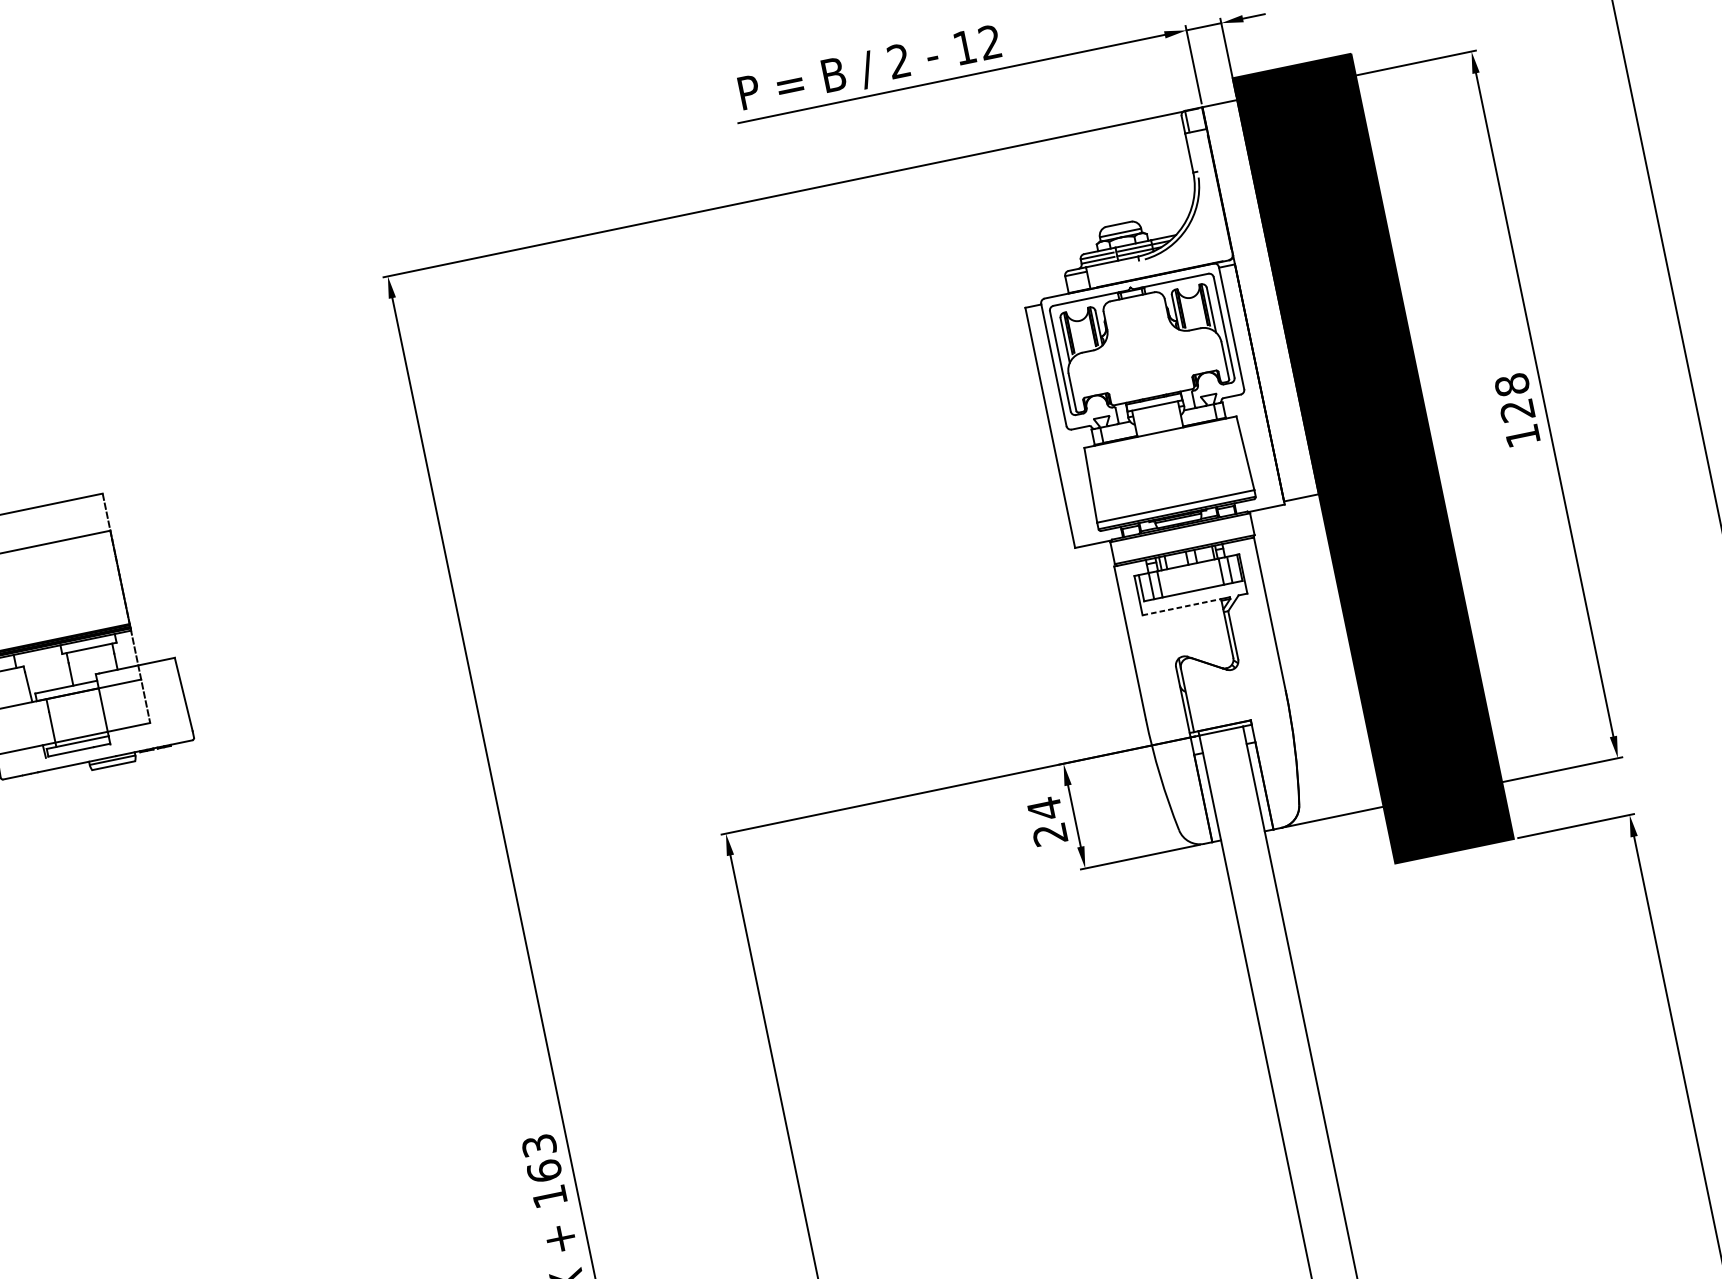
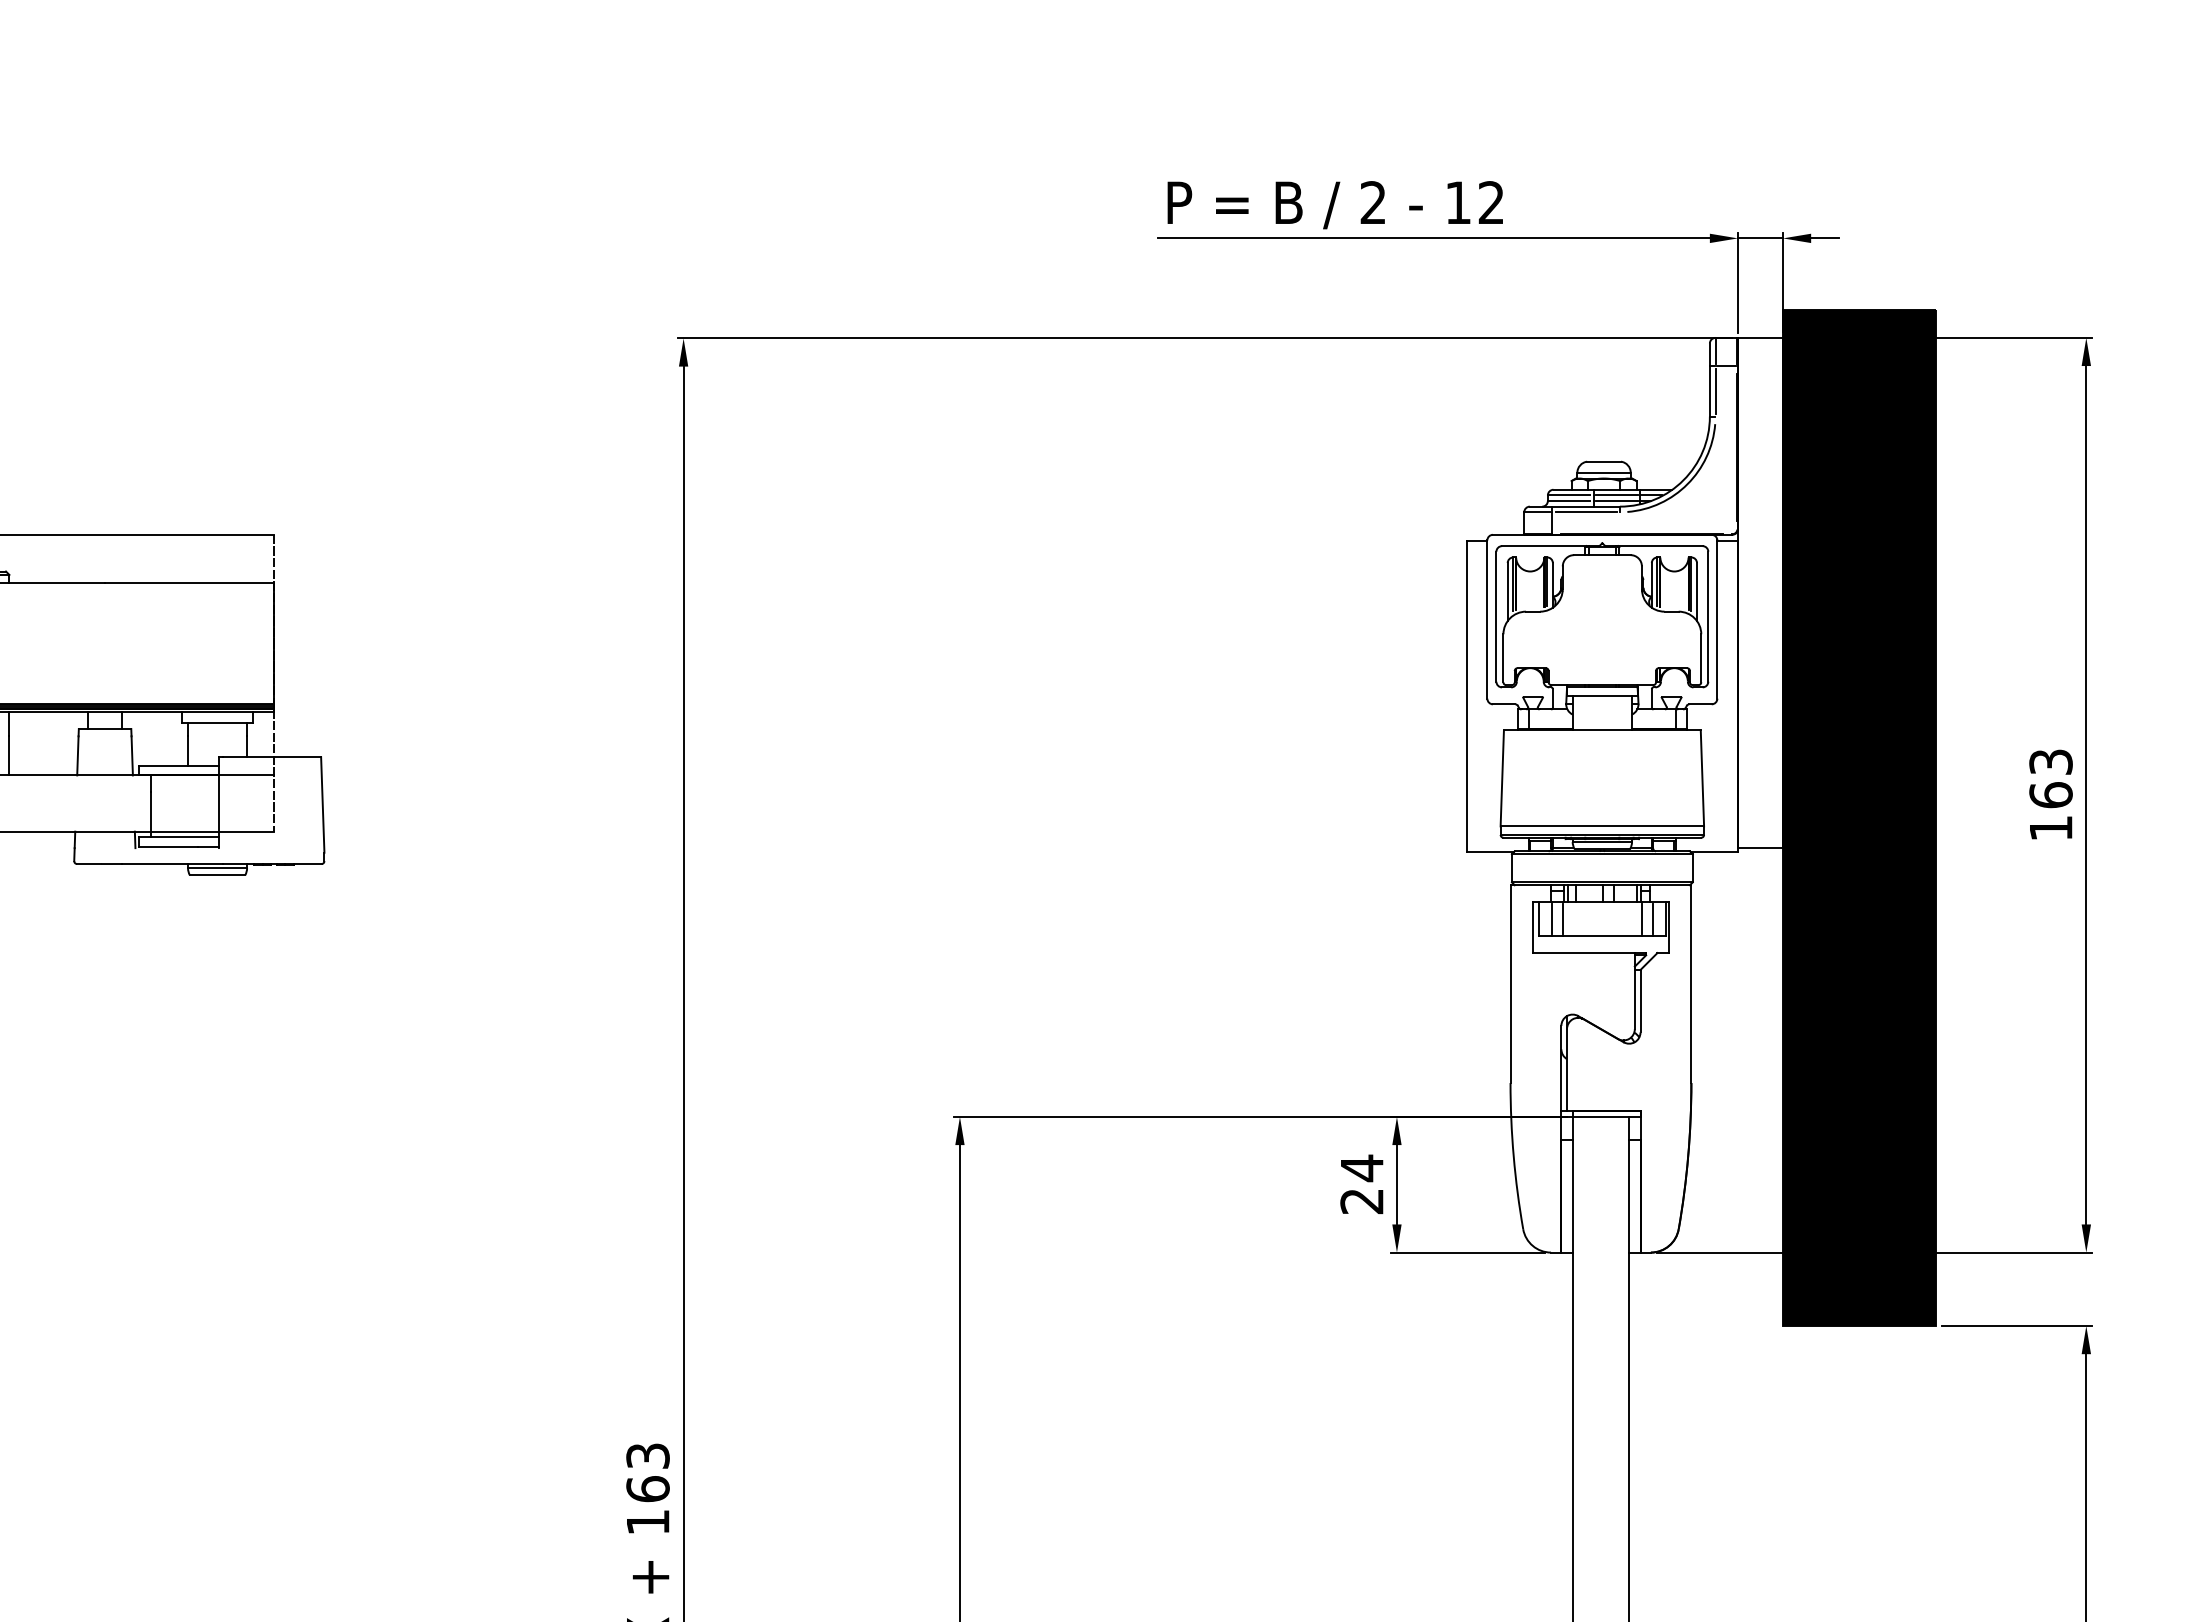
line: (1193, 152) -> (1715, 391), added
line: (1112, 266) -> (1585, 512), added
text: (1514, 397) -> (2050, 778), 128 -> 163
line: (1181, 607) -> (1583, 953), dashed -> solid

